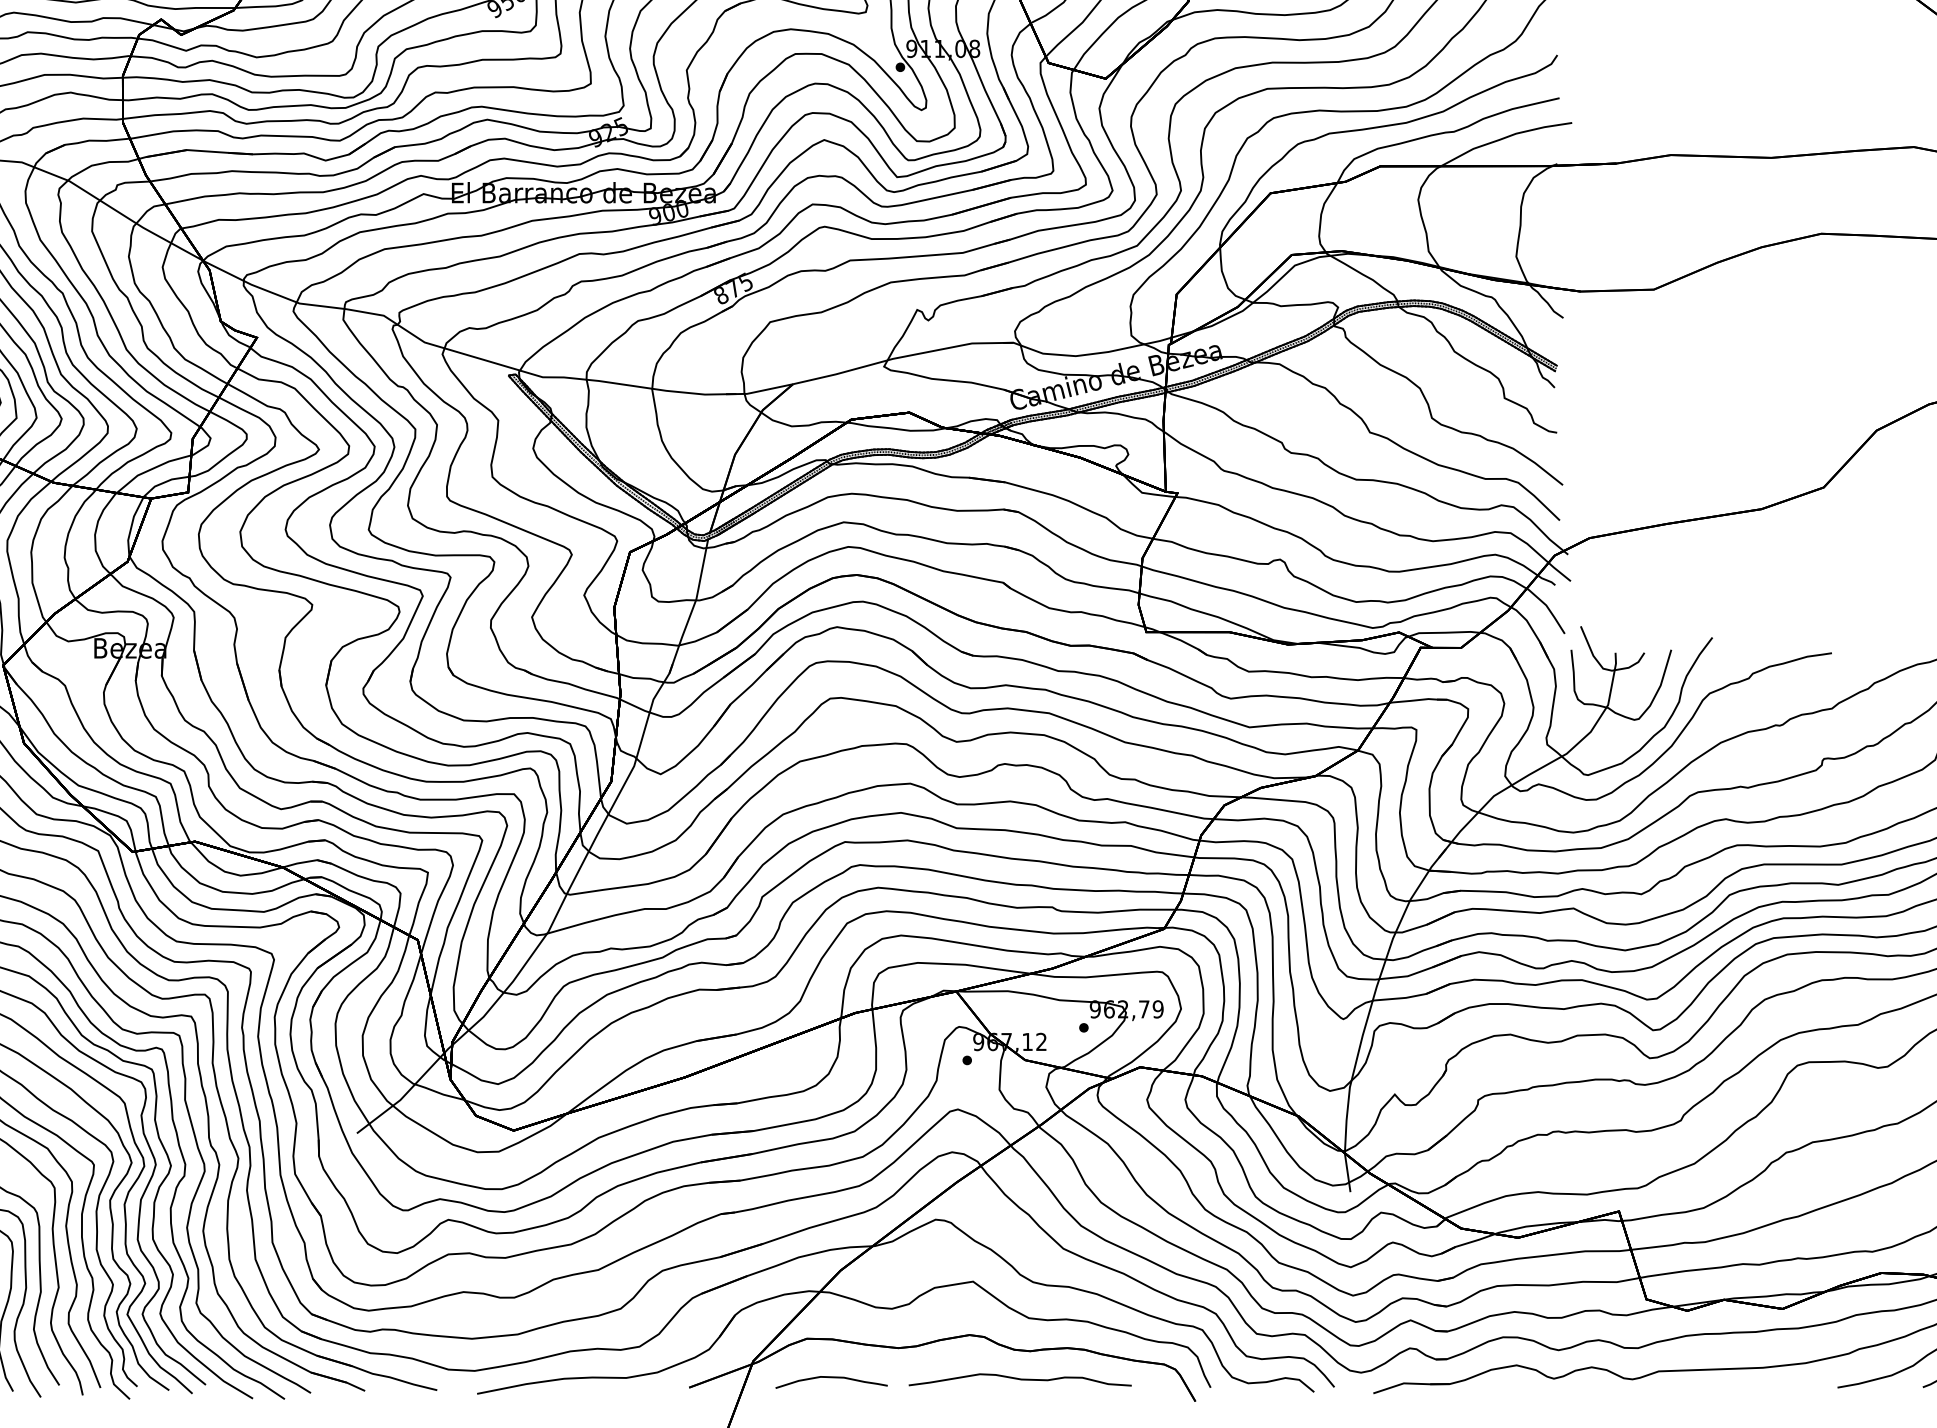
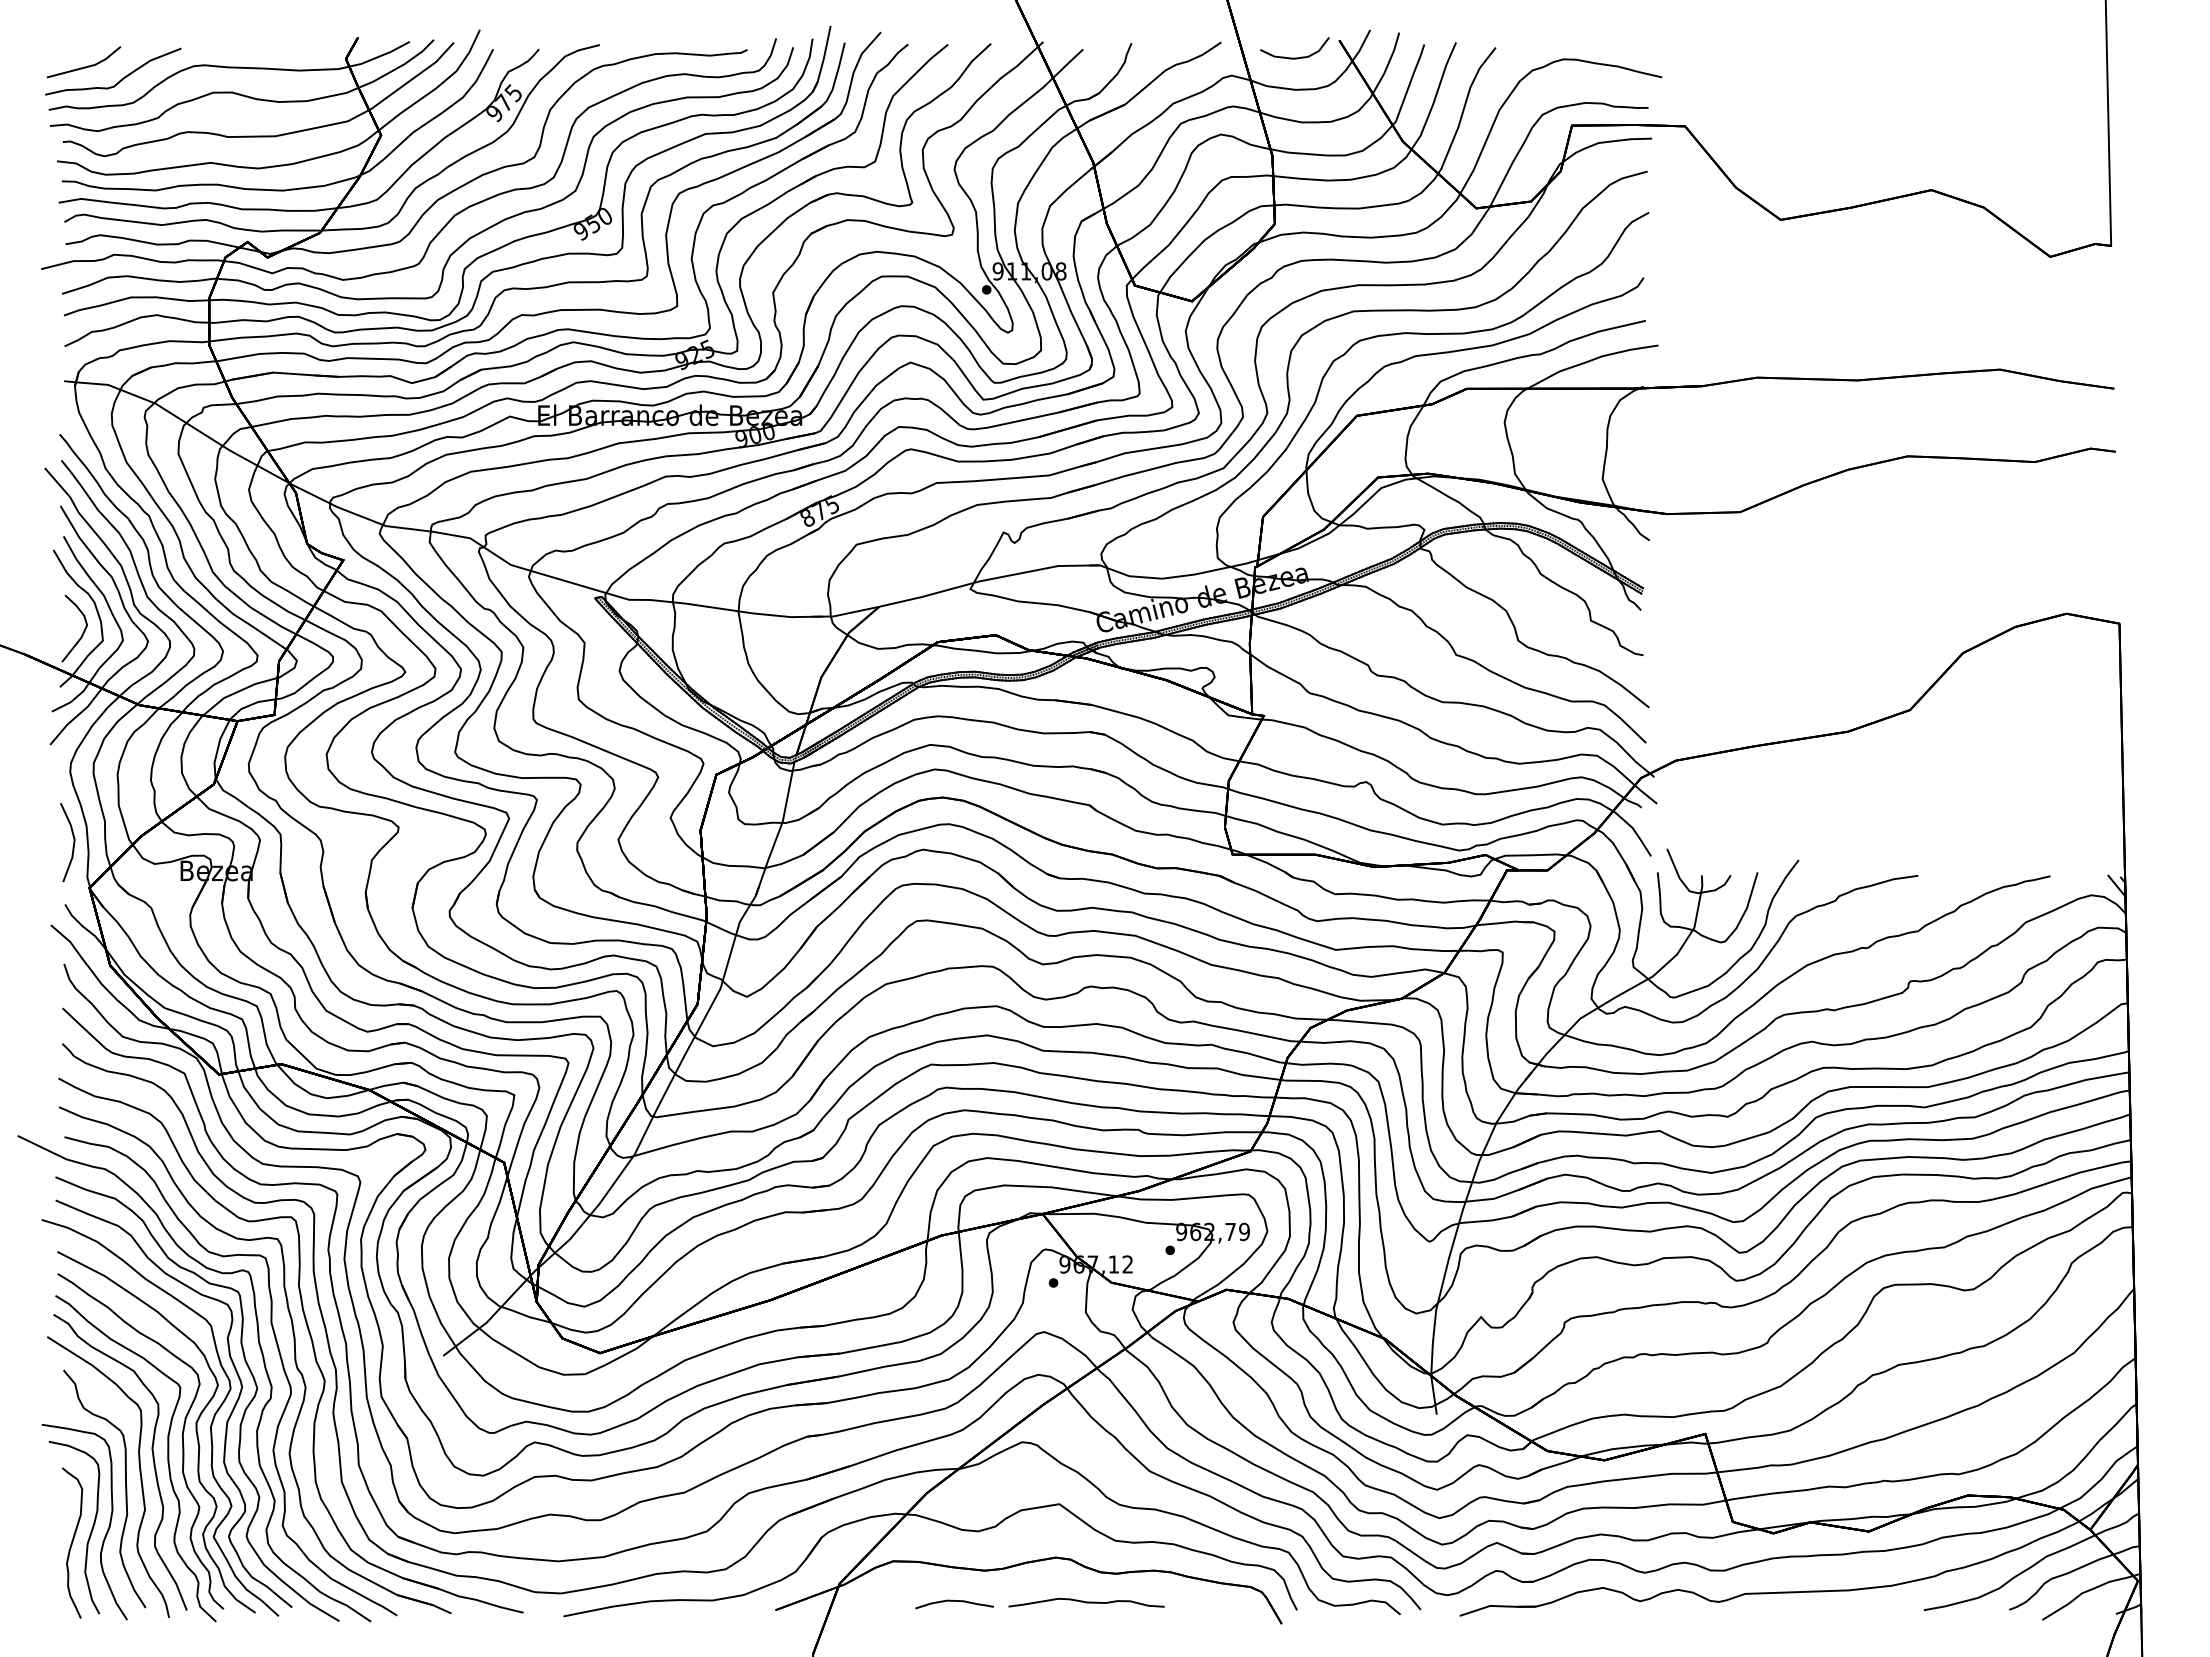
part: (953, 1380) -> (1039, 1603), size x0.7

